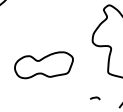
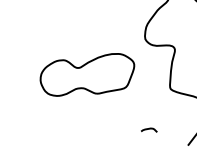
part: (43, 65) -> (86, 75), moved

